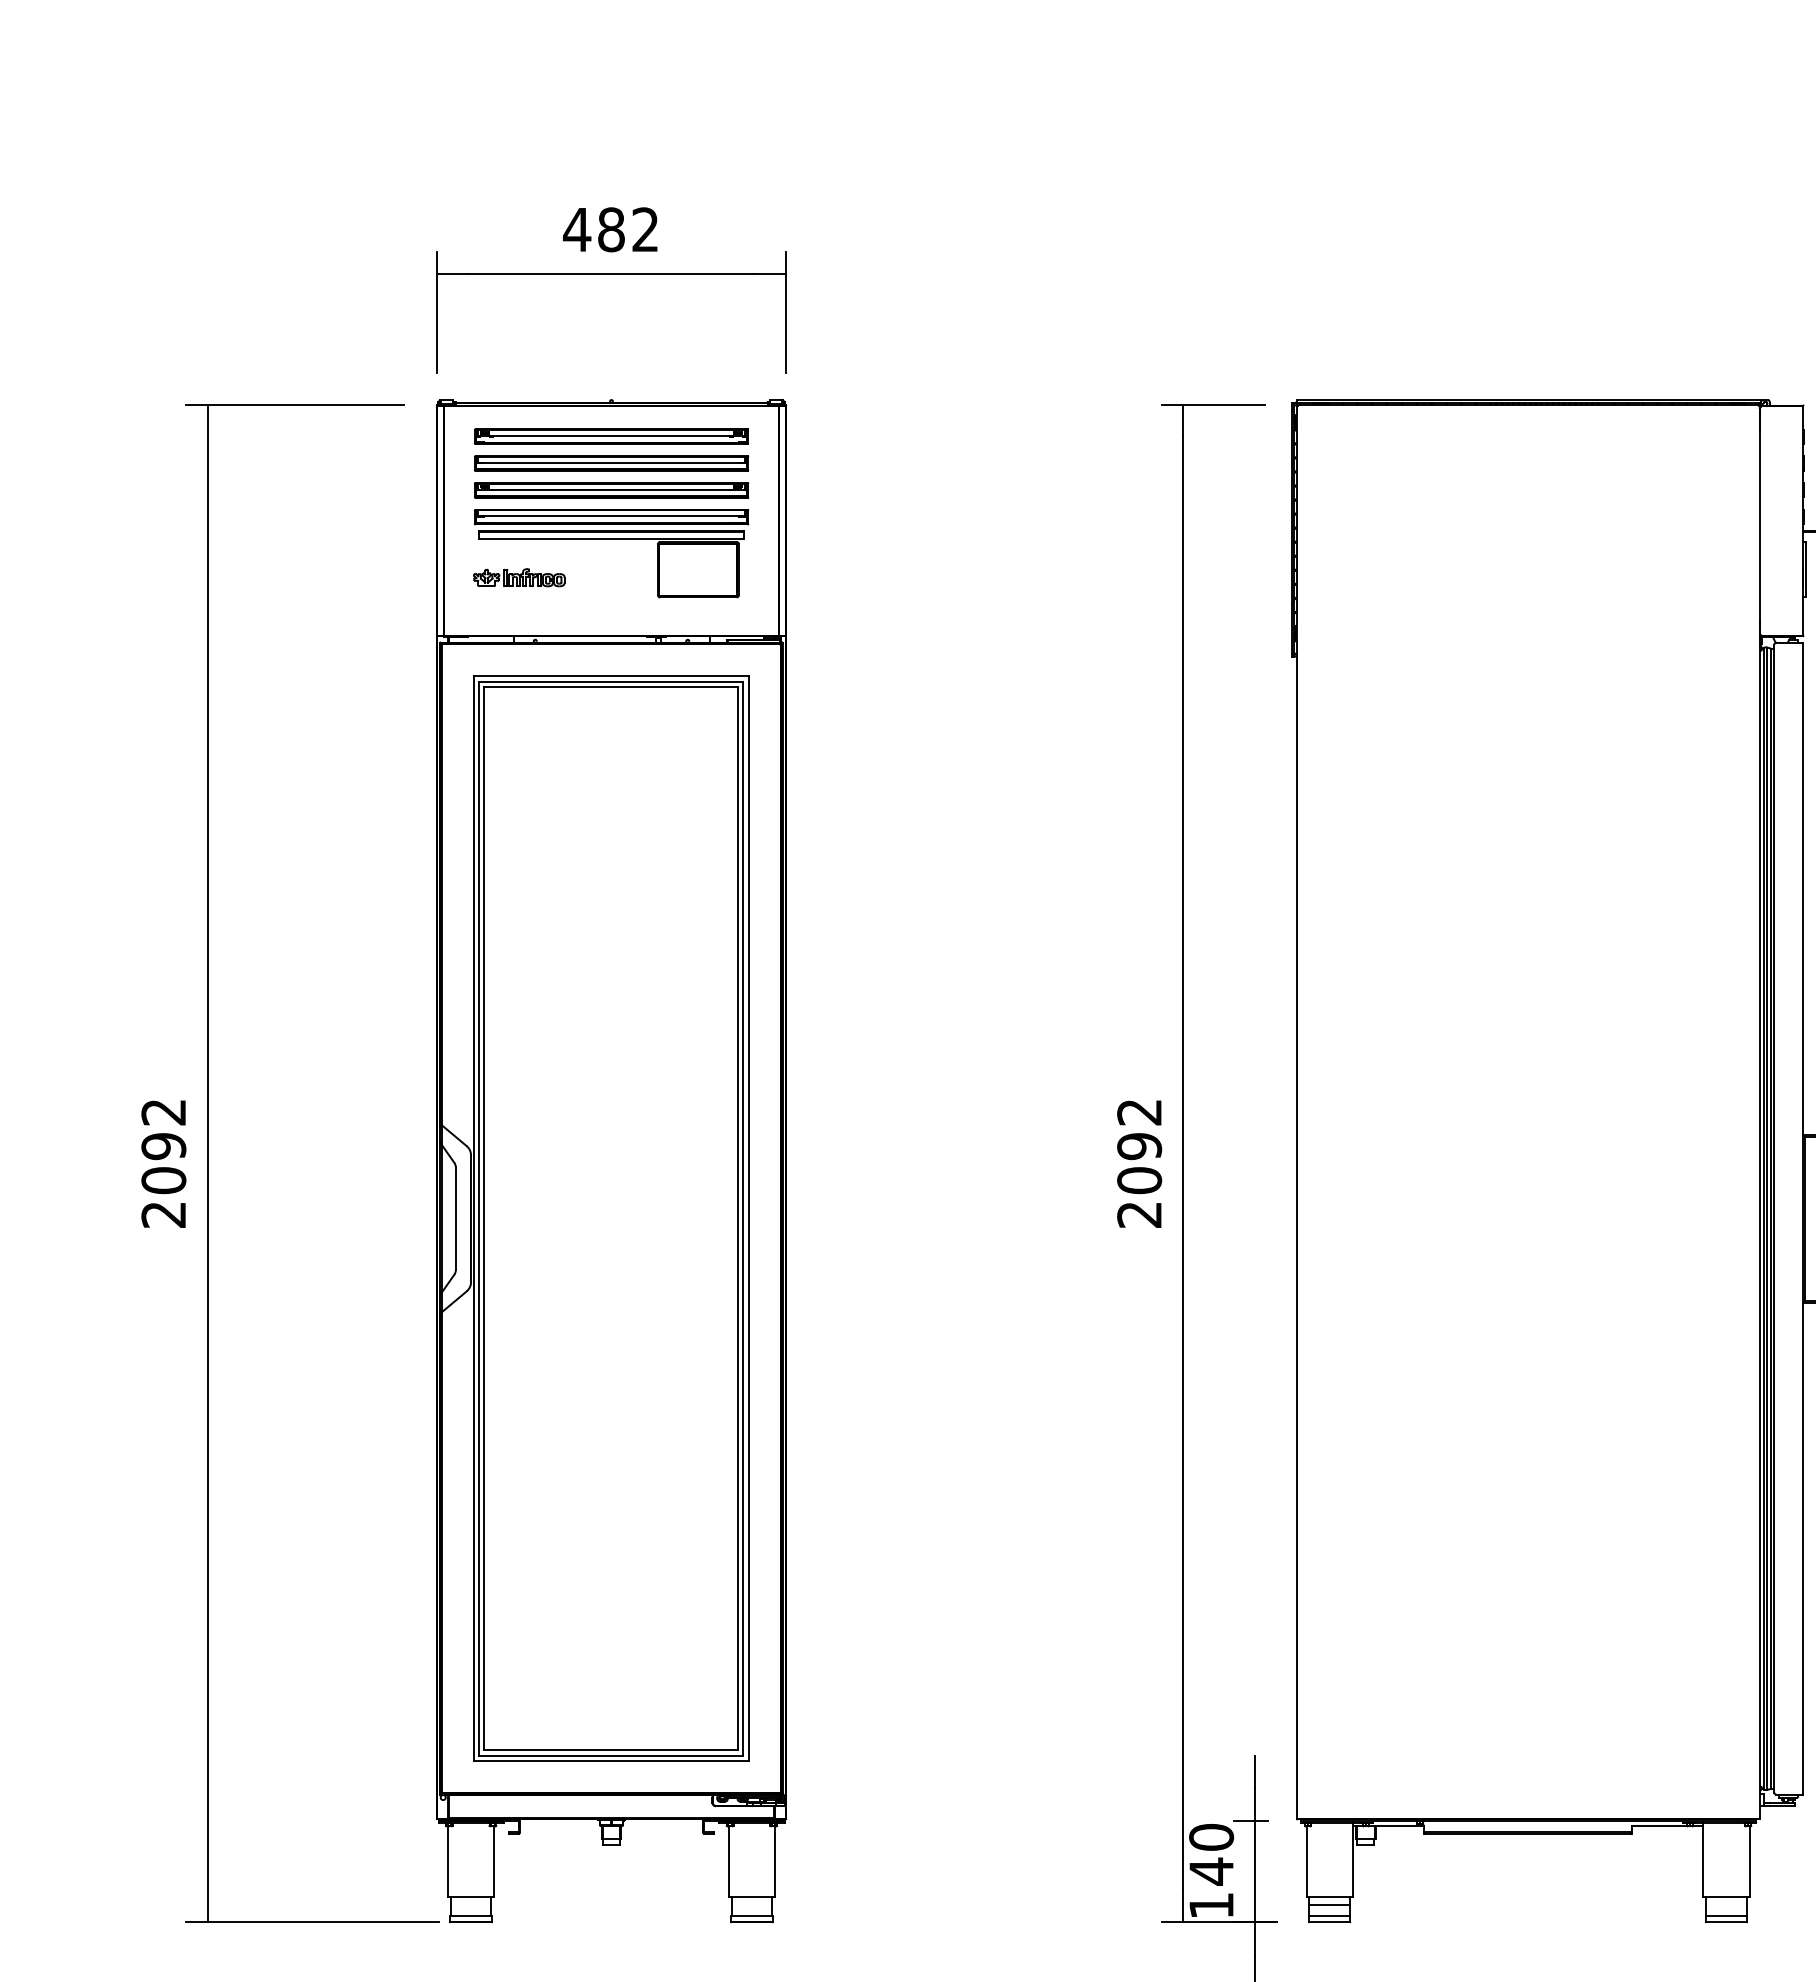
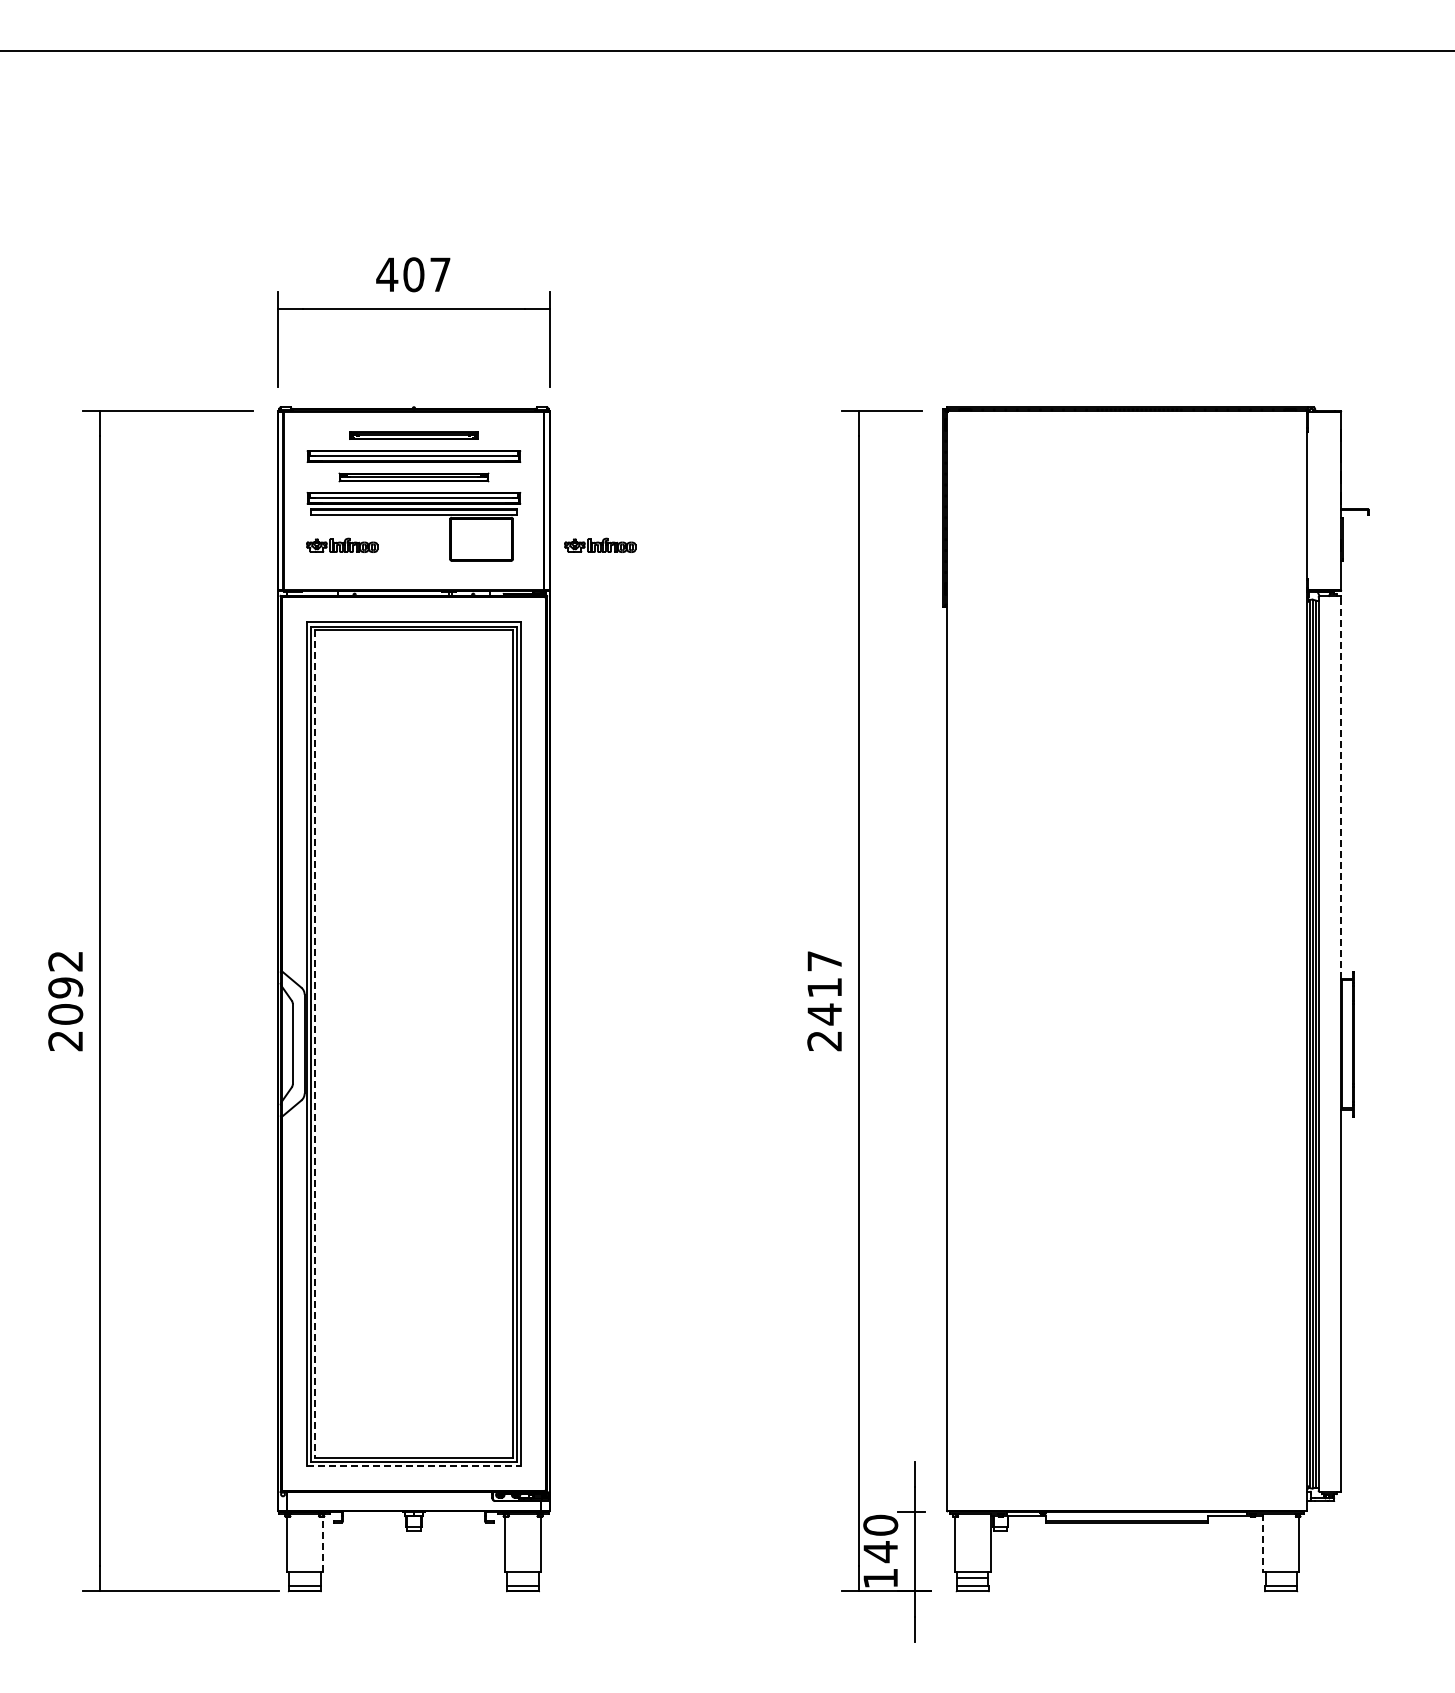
text: (627, 229) -> (426, 274), 482 -> 407
part: (610, 436) -> (413, 435), size x0.6
part: (610, 490) -> (413, 477), size x0.7
part: (851, 576) -> (600, 544), added
line: (1802, 887) -> (1340, 786), solid -> dashed
text: (1139, 1147) -> (824, 988), 2092 -> 2417
line: (484, 1219) -> (315, 1044), solid -> dashed
line: (612, 1761) -> (414, 1466), solid -> dashed
line: (1703, 1859) -> (1263, 1542), solid -> dashed
line: (493, 1862) -> (322, 1544), solid -> dashed

